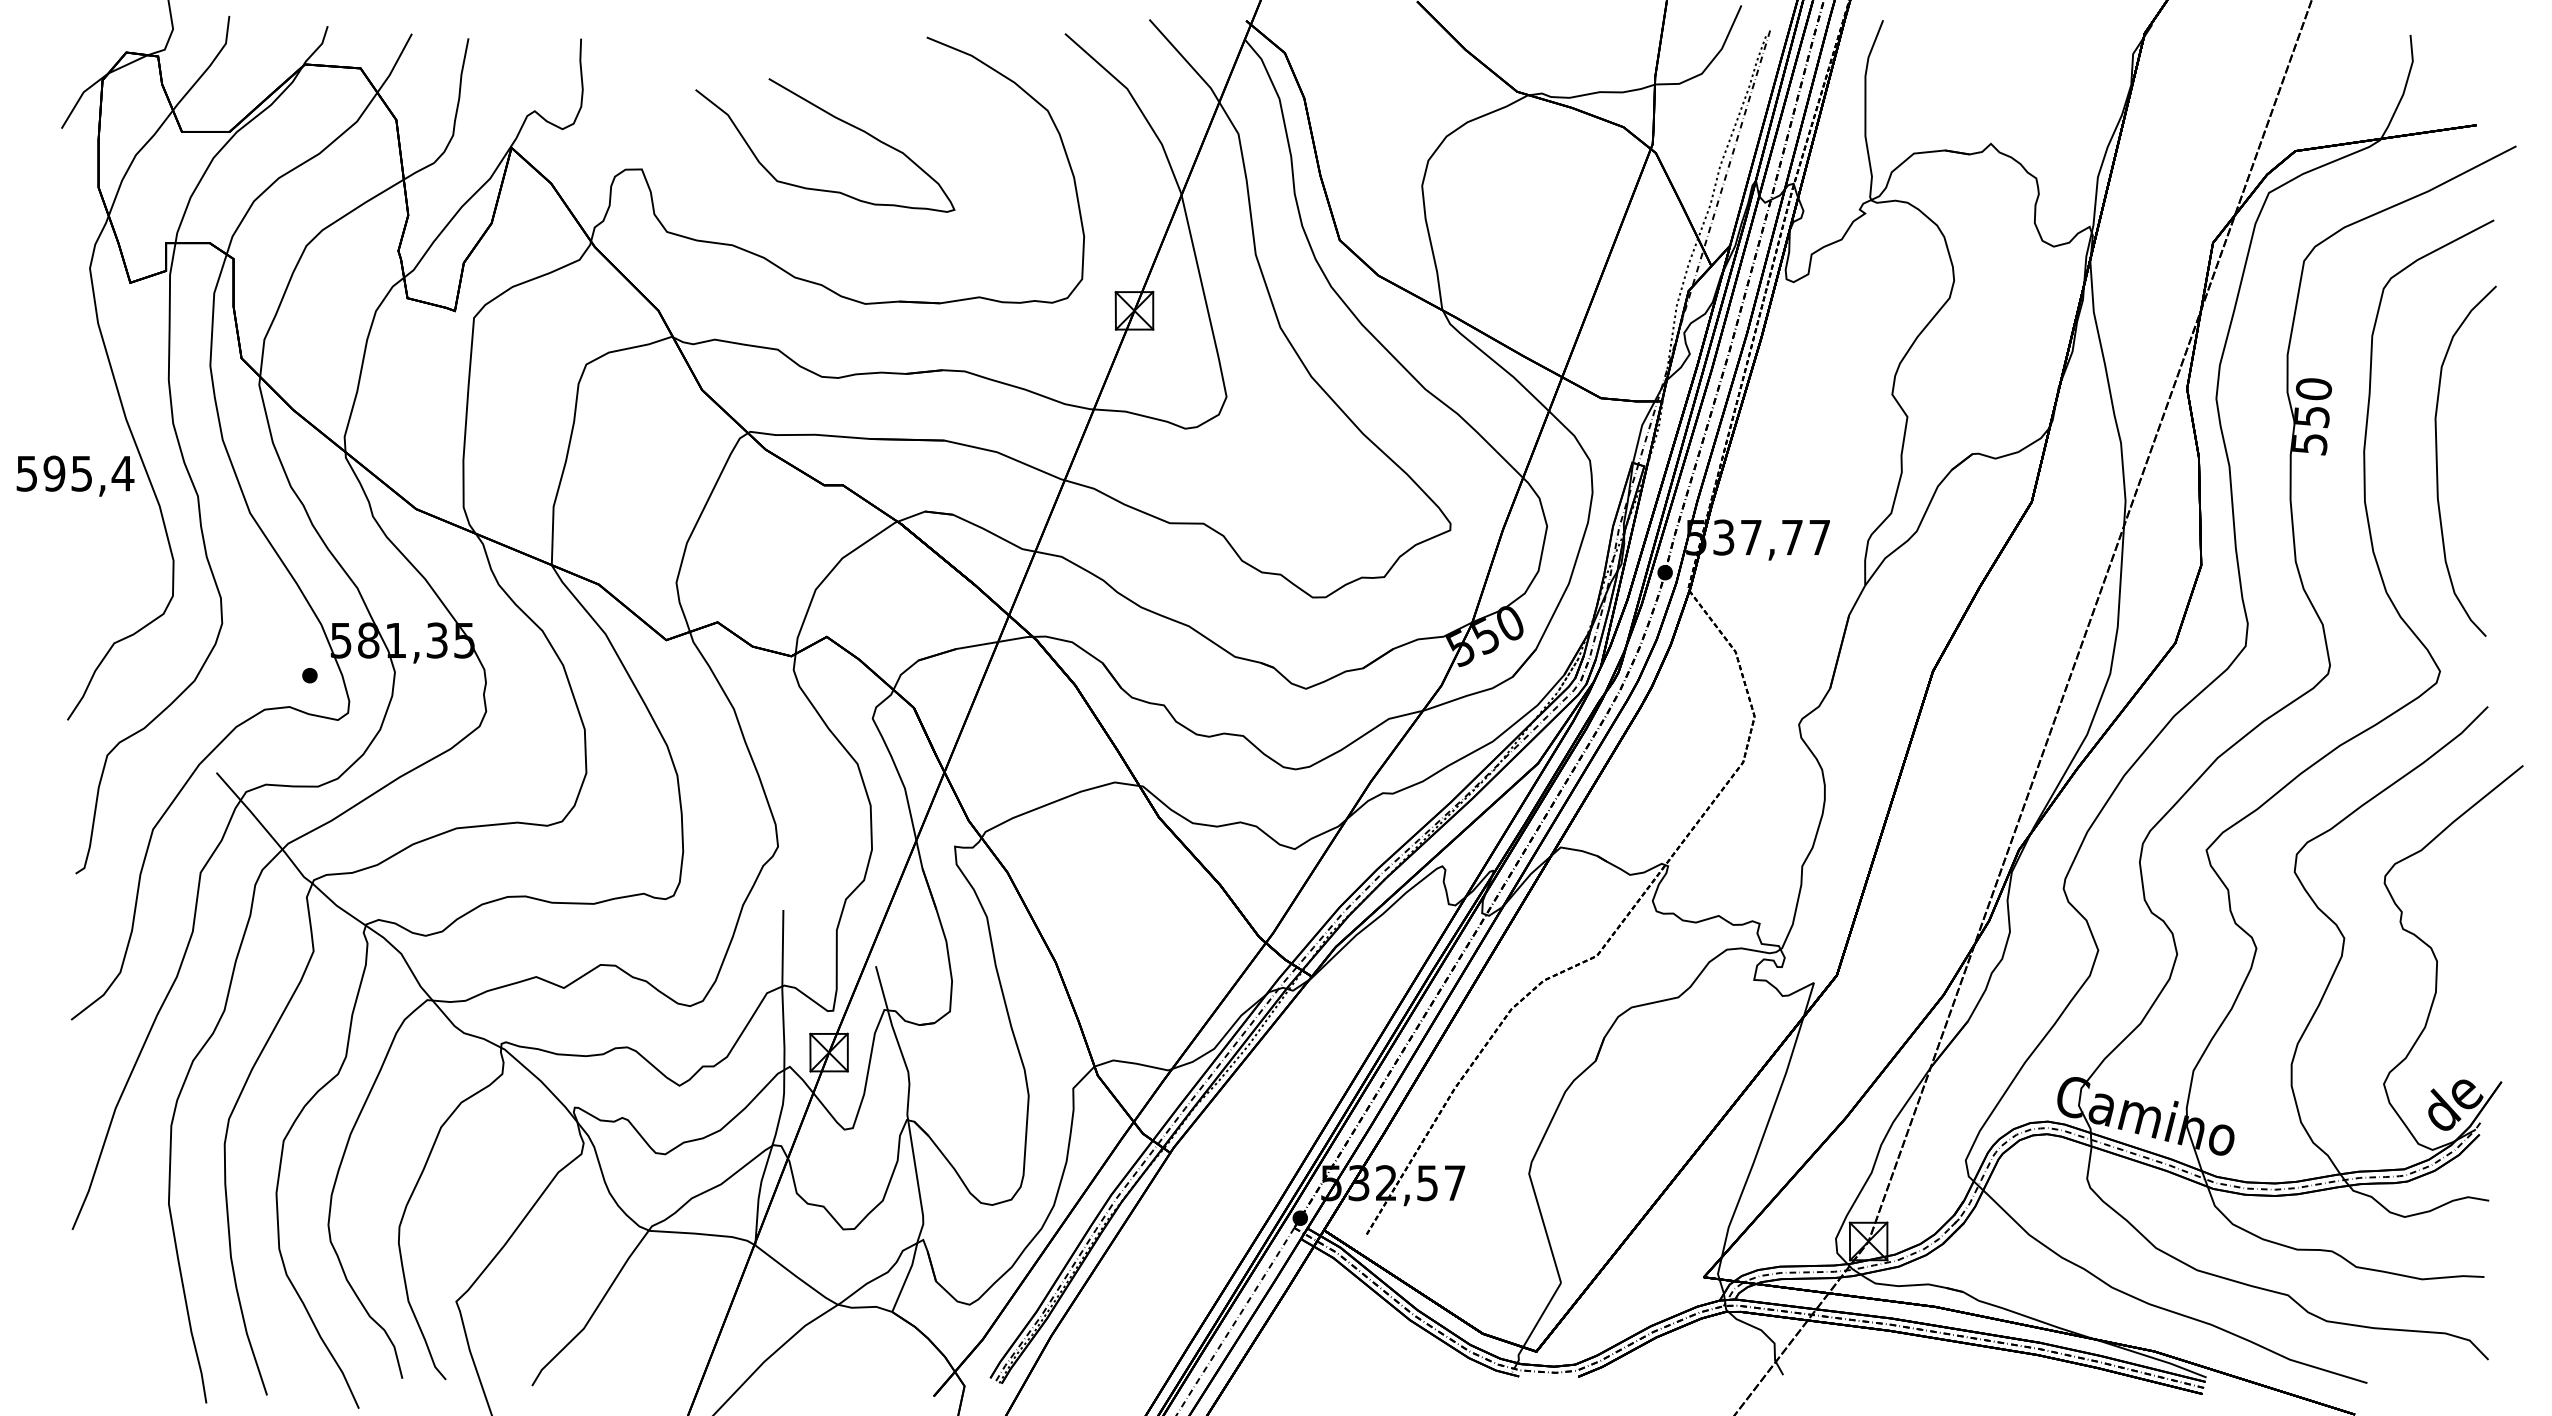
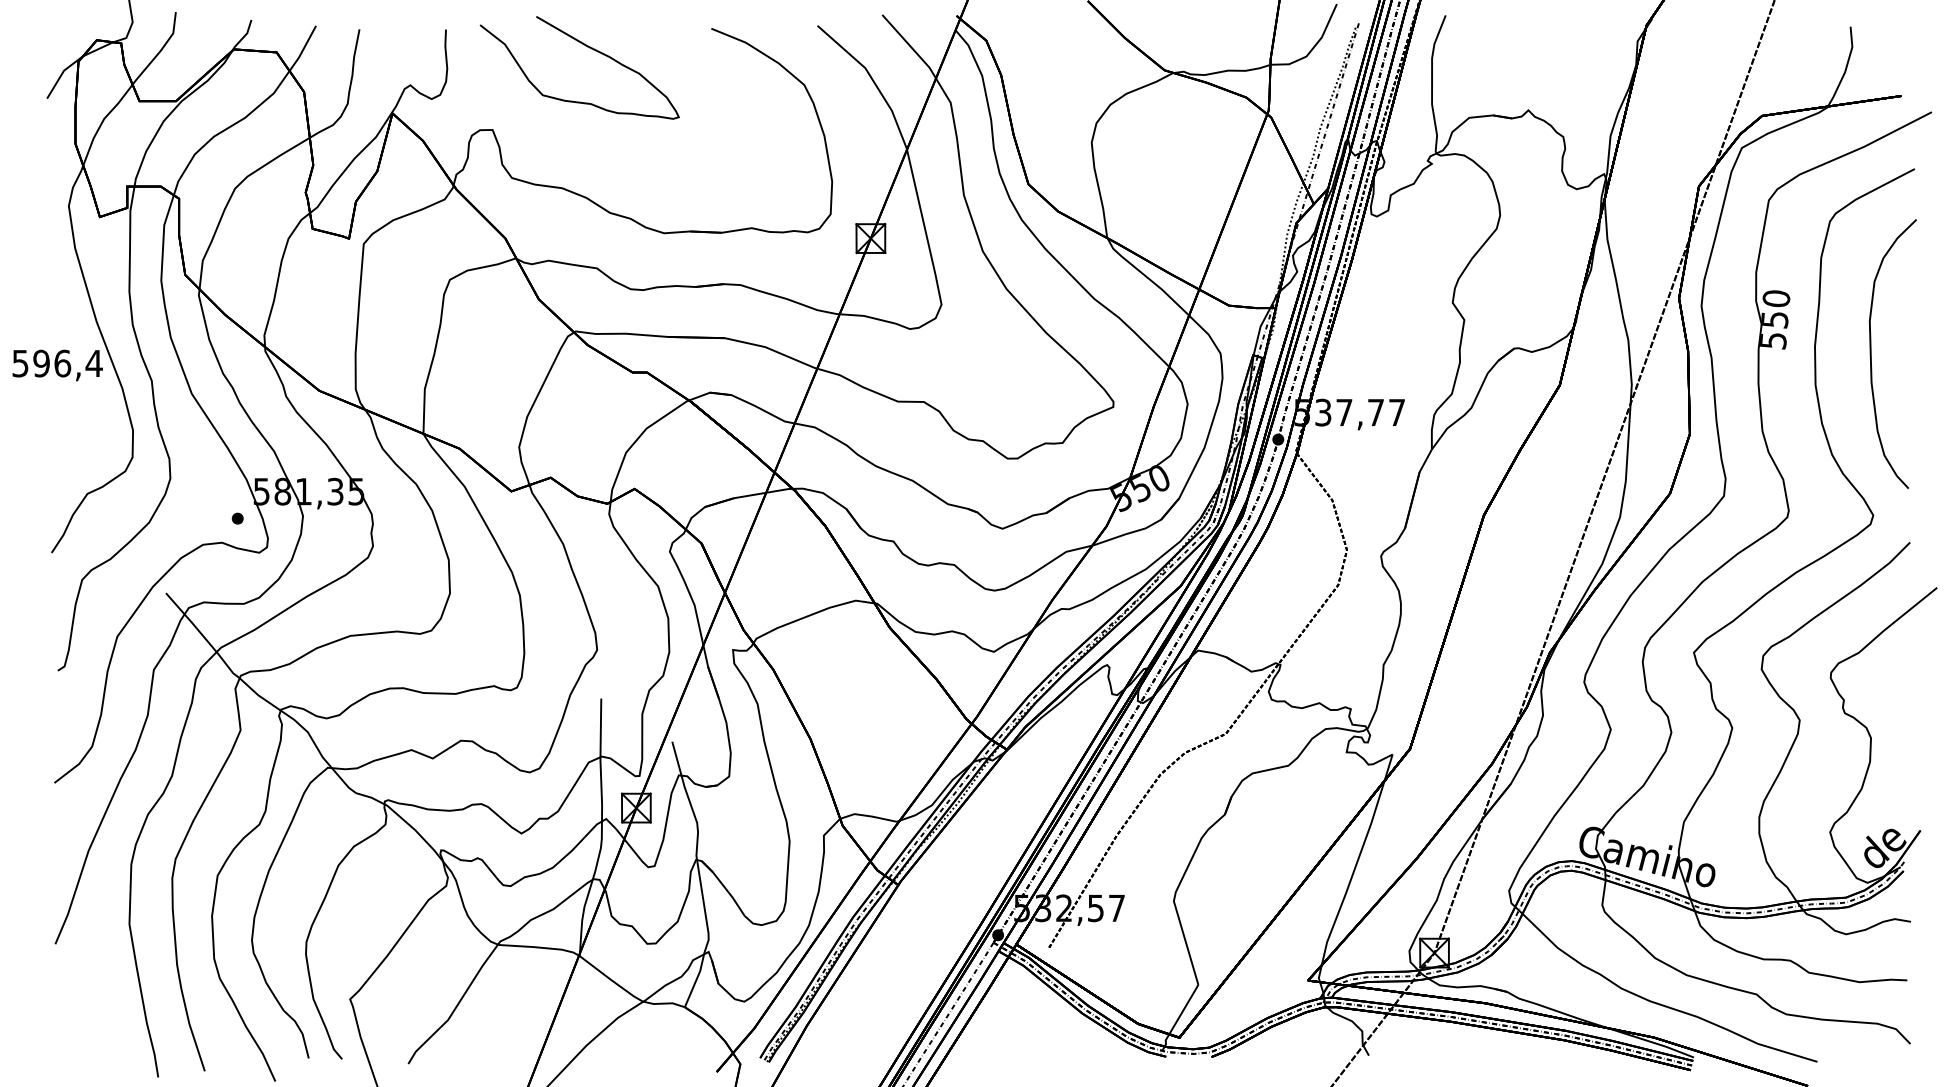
curve: (837, 119) -> (589, 47), moved
text: (81, 473) -> (62, 363), 595,4 -> 596,4

